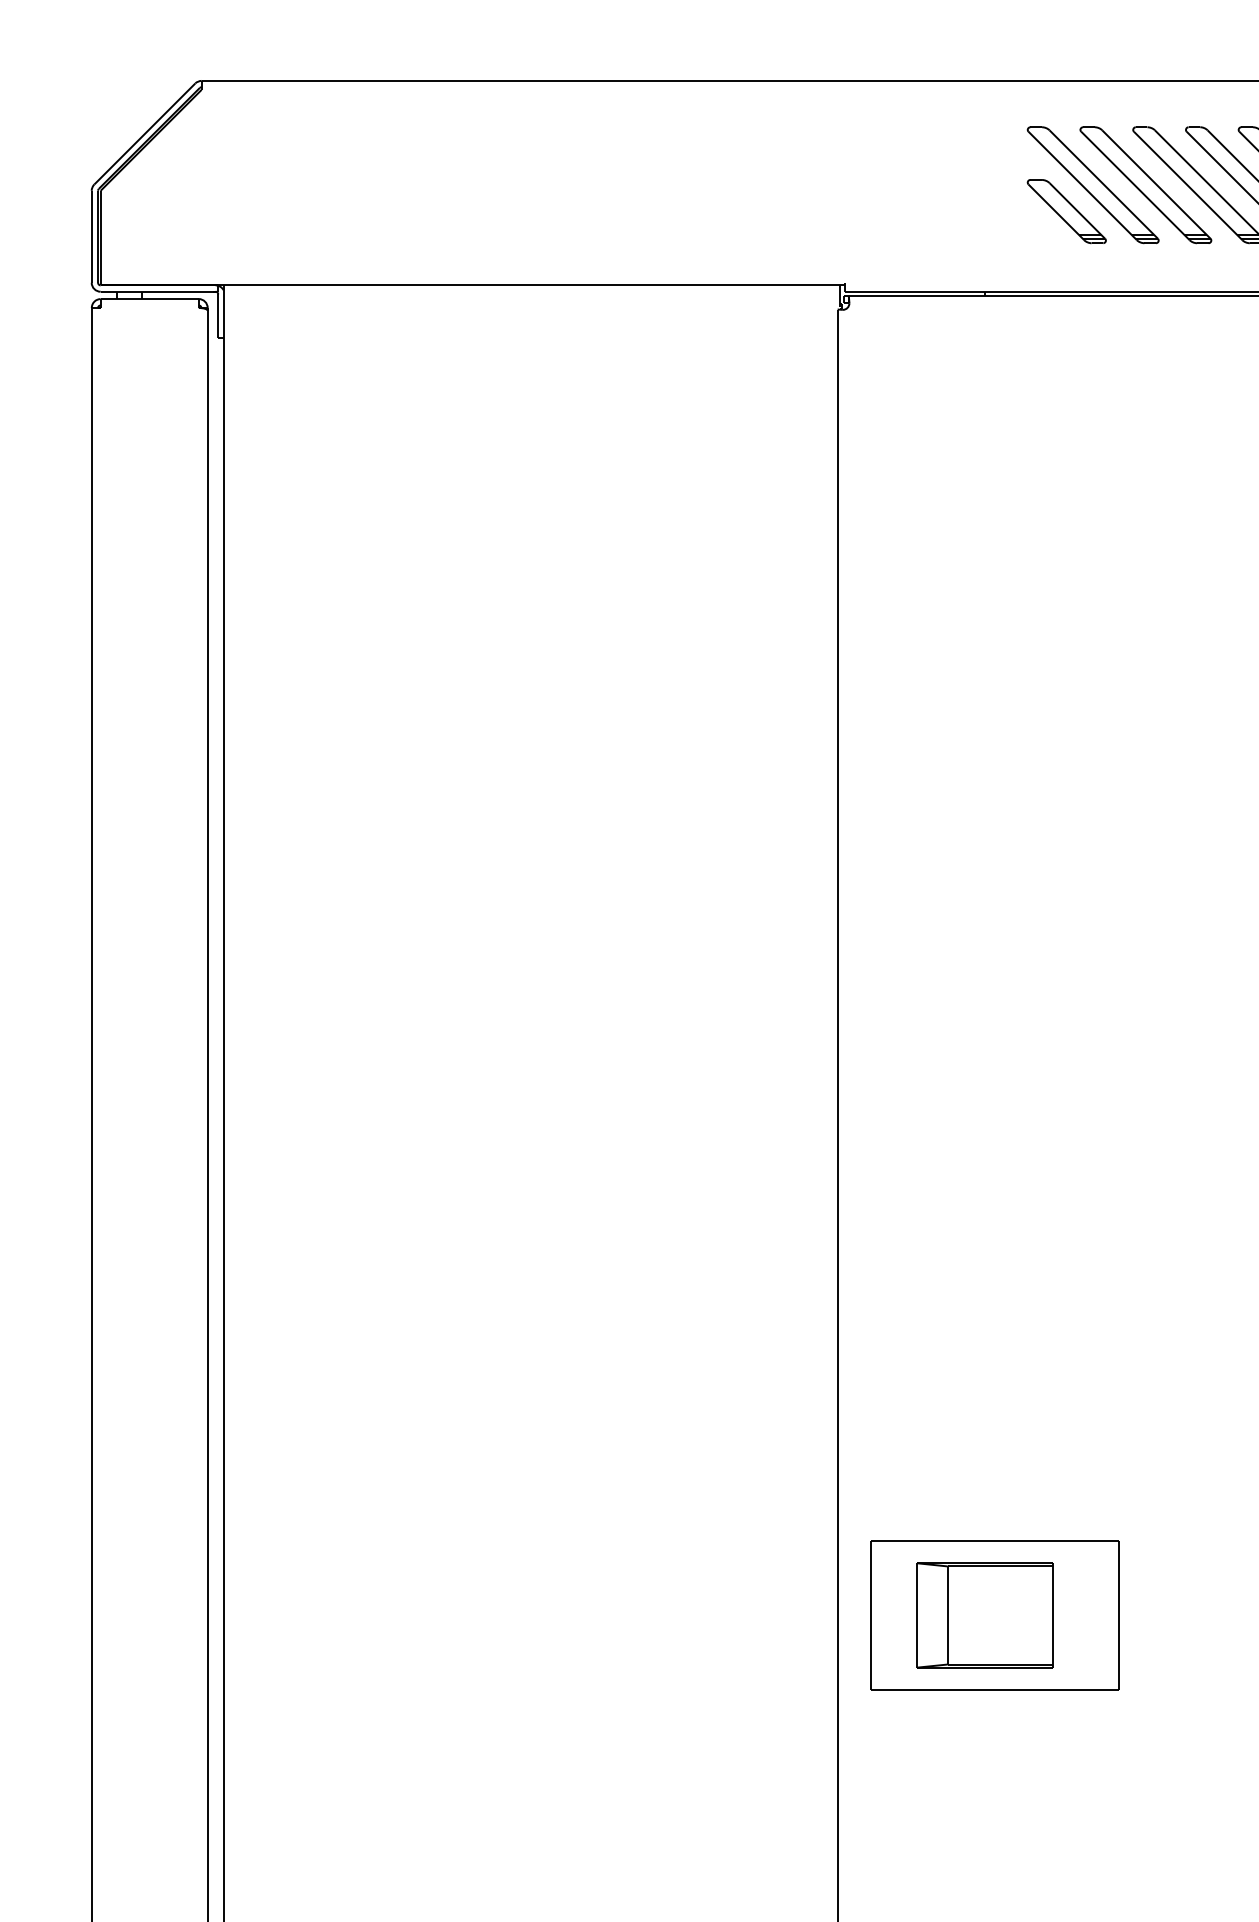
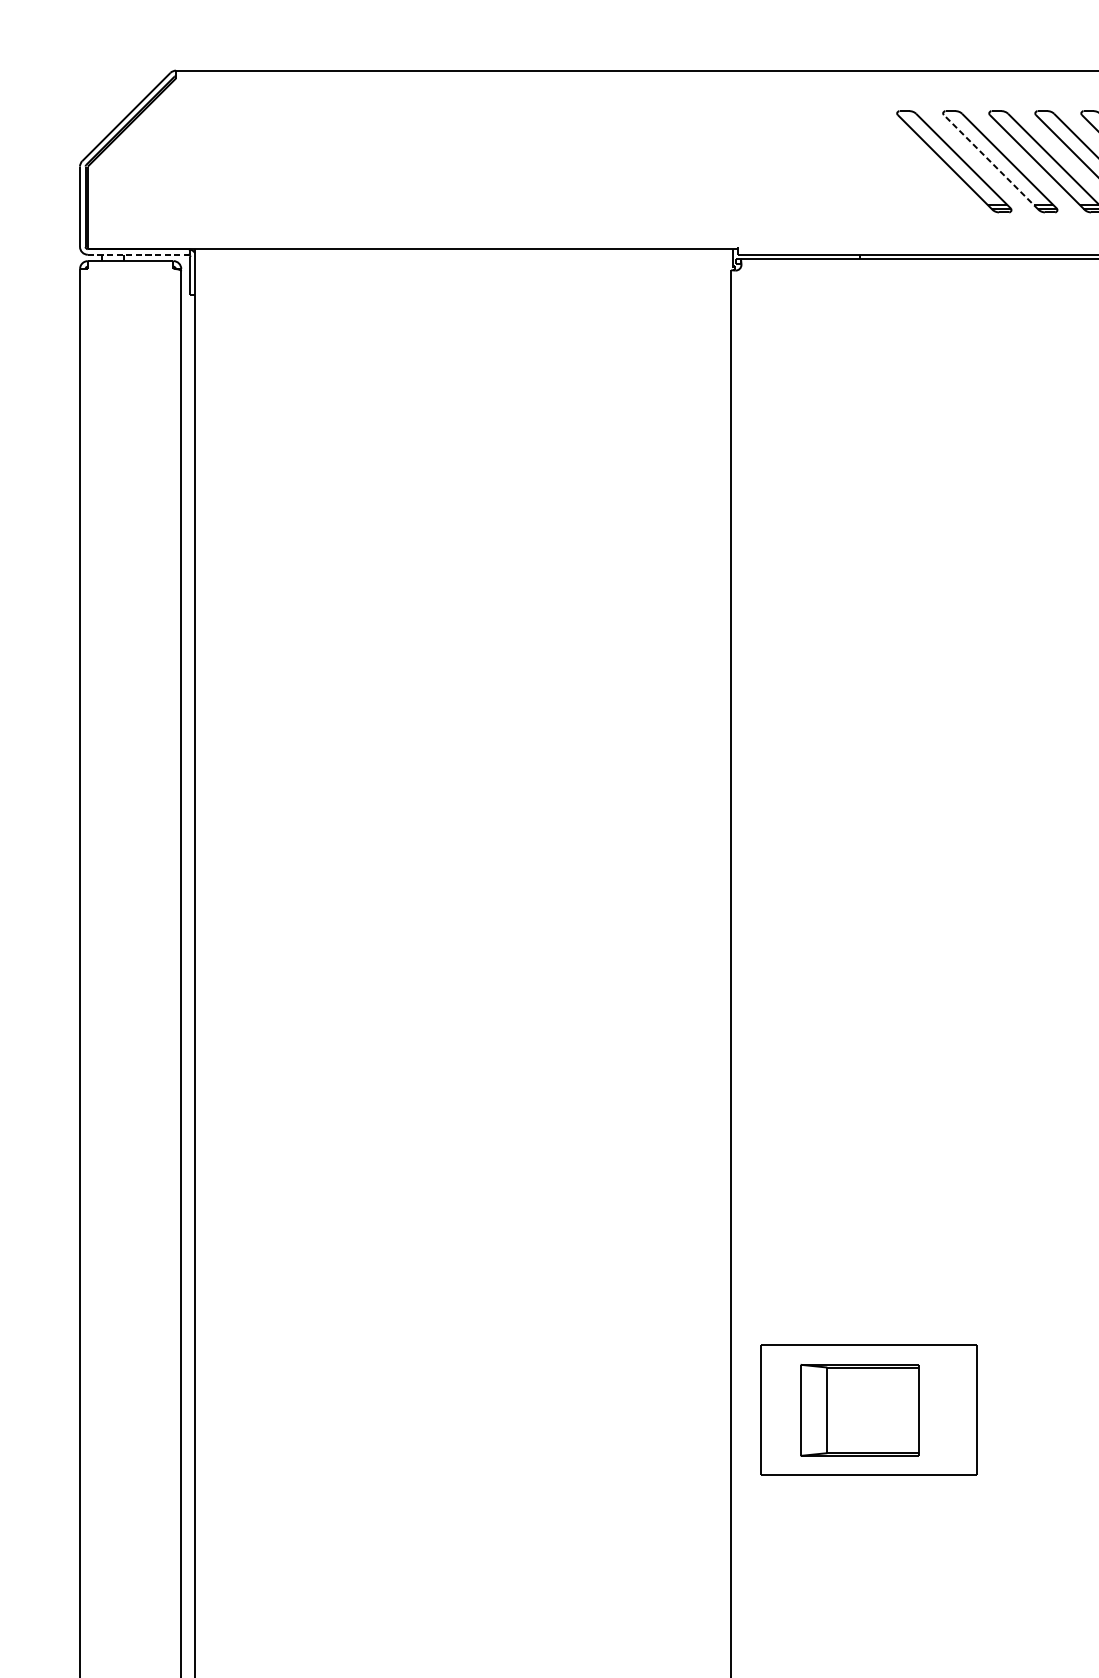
line: (1135, 185) -> (991, 161), solid -> dashed
part: (1066, 211) -> (931, 184), removed
line: (159, 291) -> (139, 254), solid -> dashed

